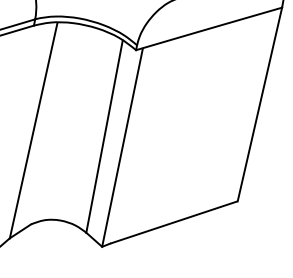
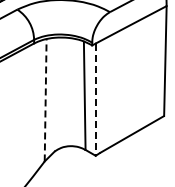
line: (33, 128) -> (45, 99), solid -> dashed
line: (122, 147) -> (95, 99), solid -> dashed

